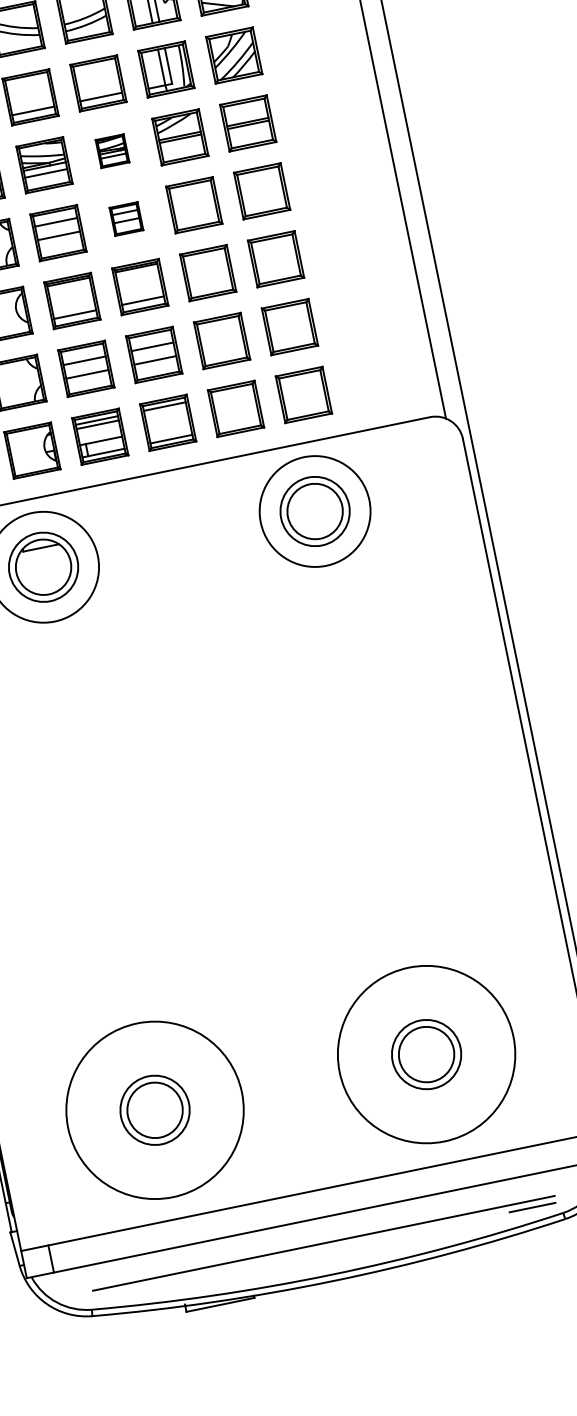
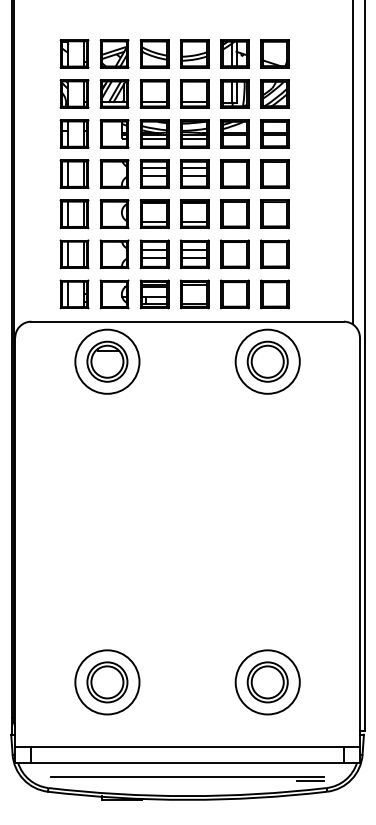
part: (111, 150) -> (194, 133), size x1.67
part: (125, 218) -> (194, 173), size x1.67
circle: (426, 1054) -> (267, 682), size x0.62
circle: (155, 1110) -> (107, 682), size x0.62

